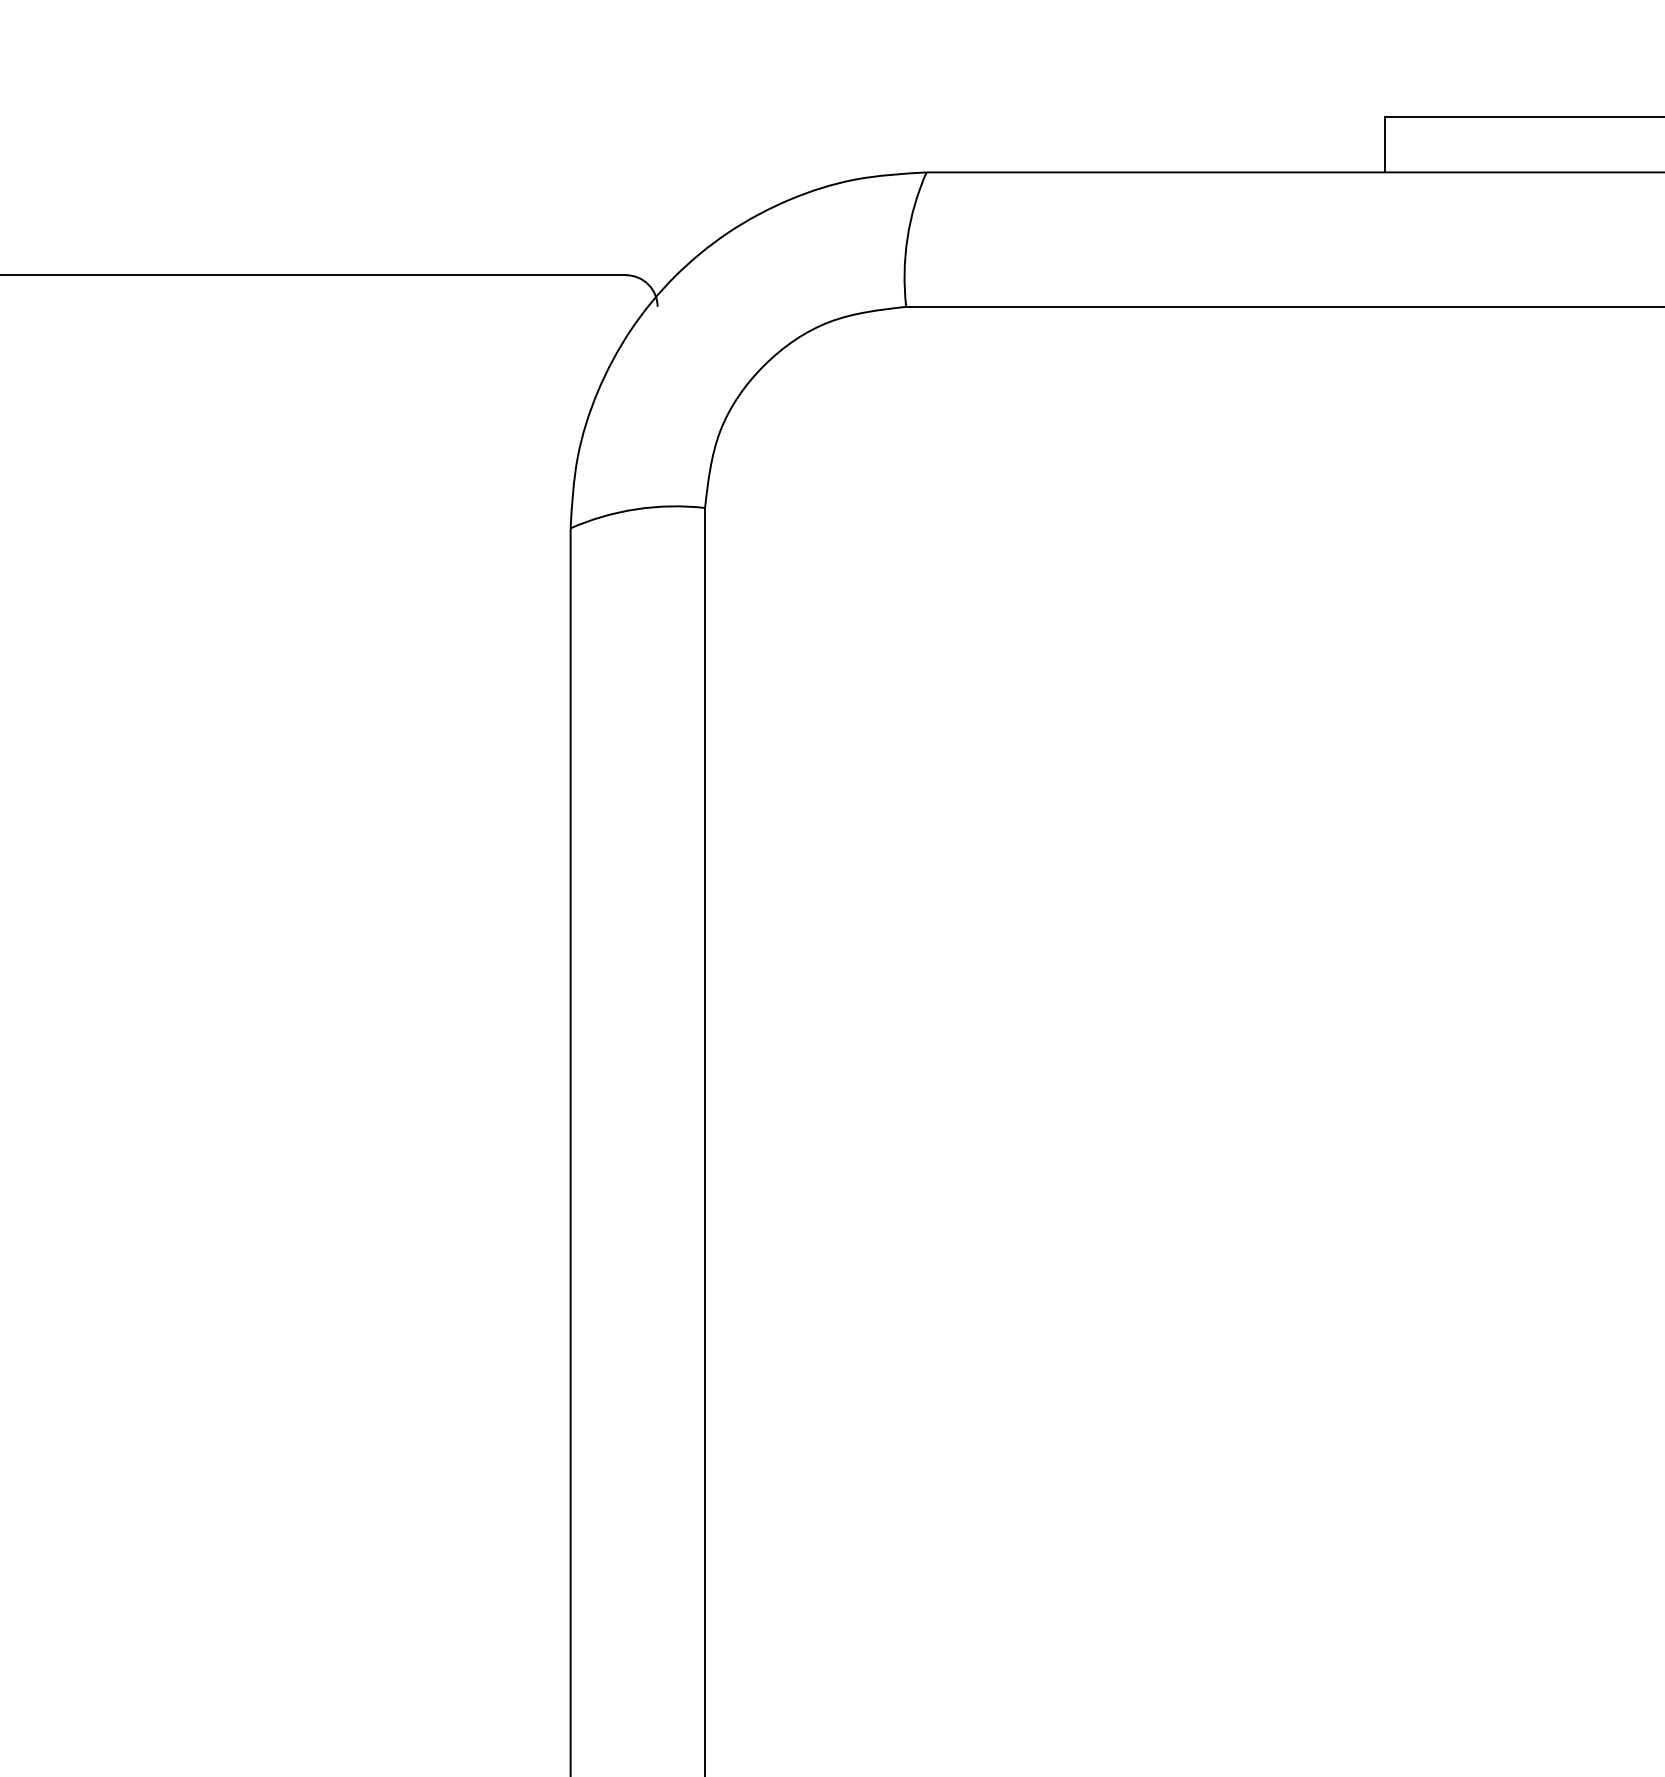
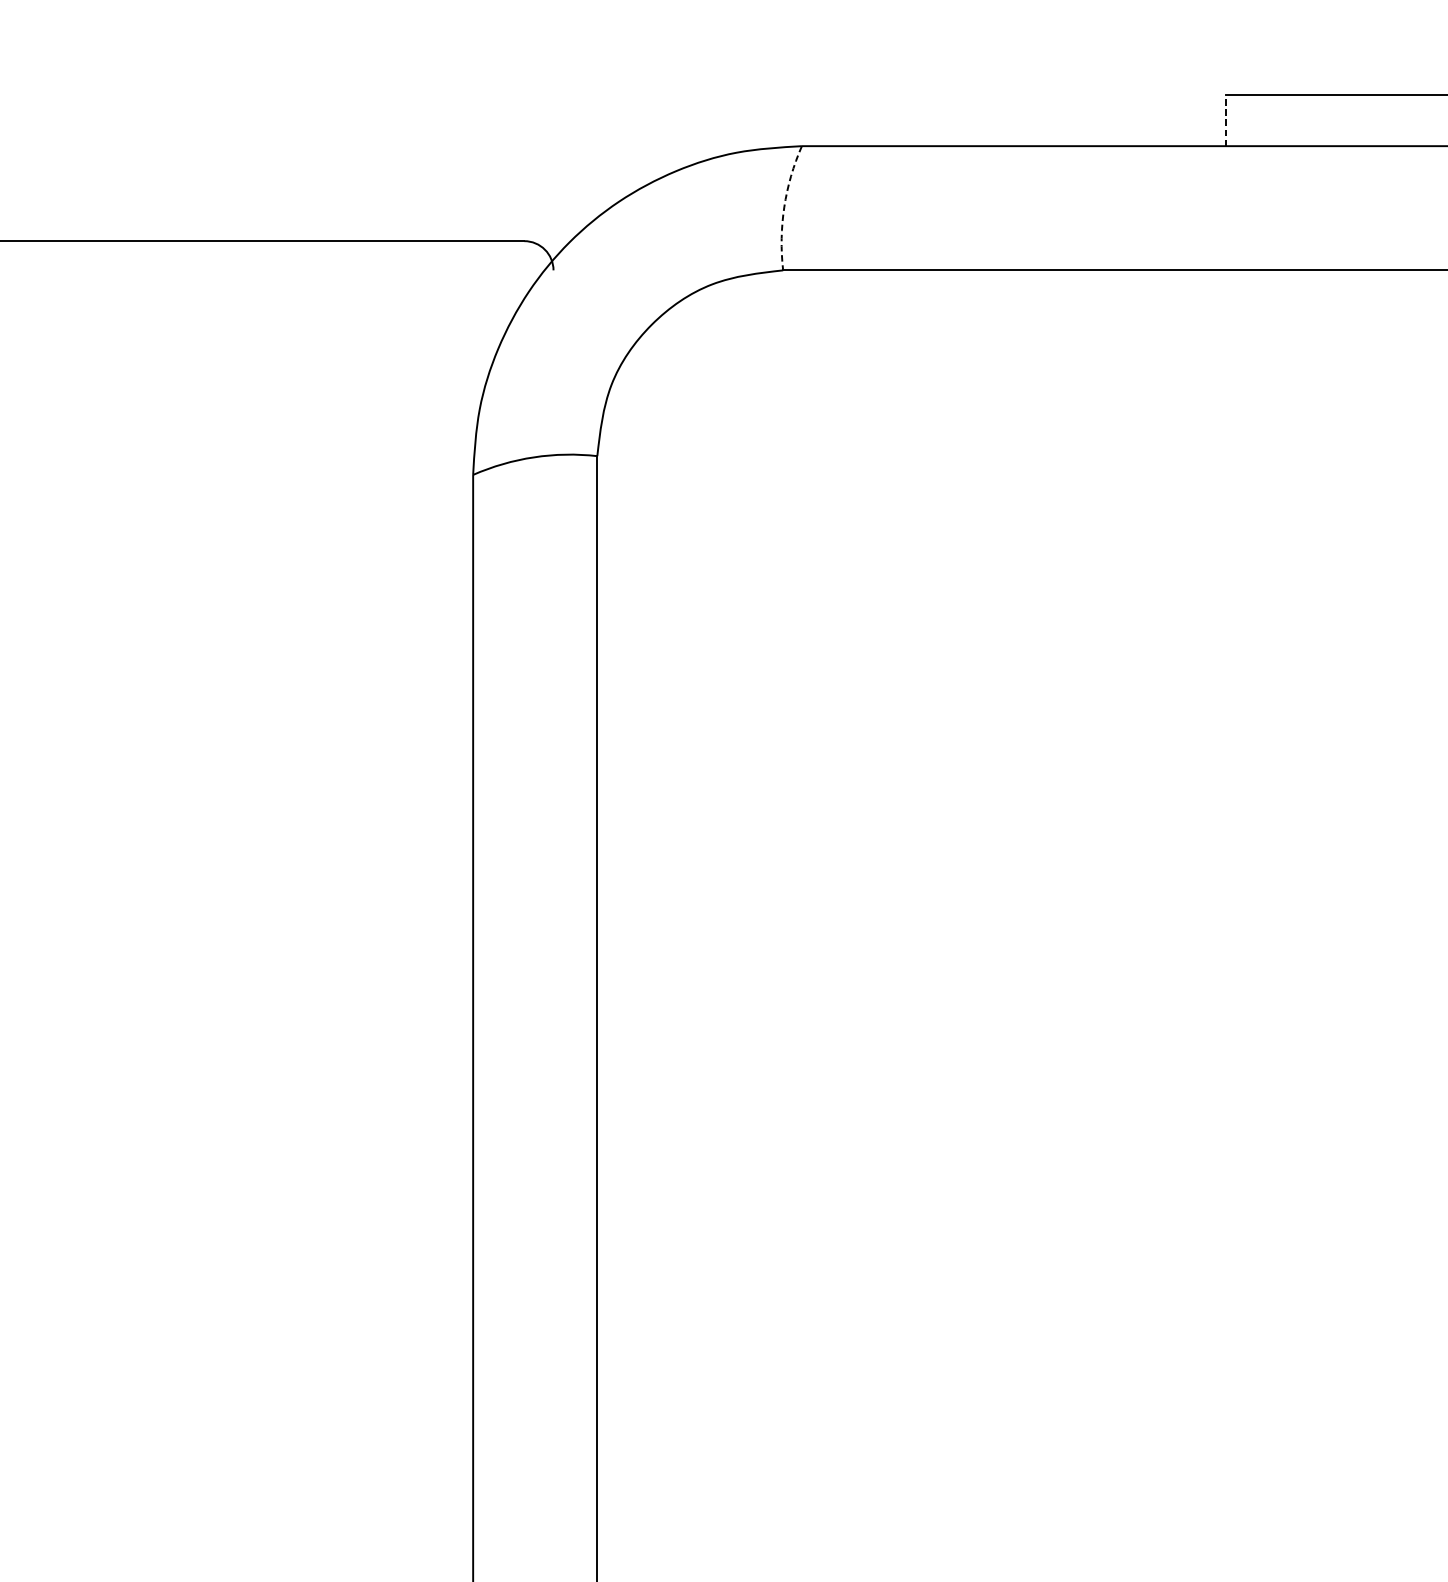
line: (1385, 144) -> (1225, 120), solid -> dashed
arc: (907, 238) -> (784, 207), solid -> dashed

